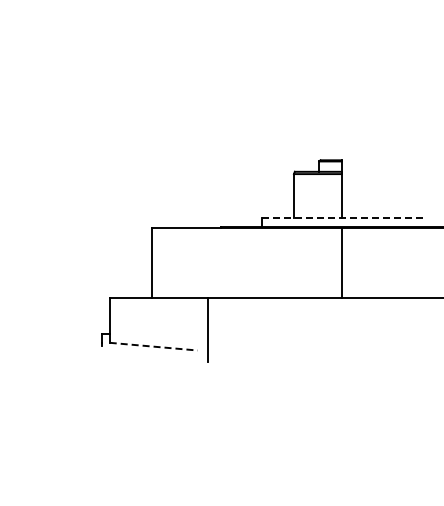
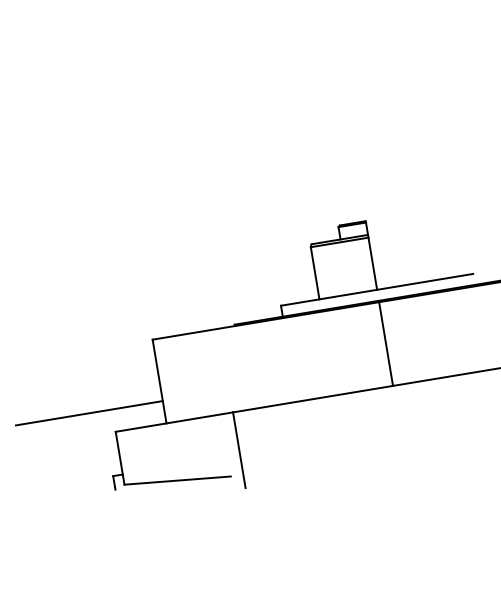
line: (342, 217) -> (377, 289), dashed -> solid
line: (90, 279) -> (89, 413), added
line: (154, 346) -> (178, 480), dashed -> solid

